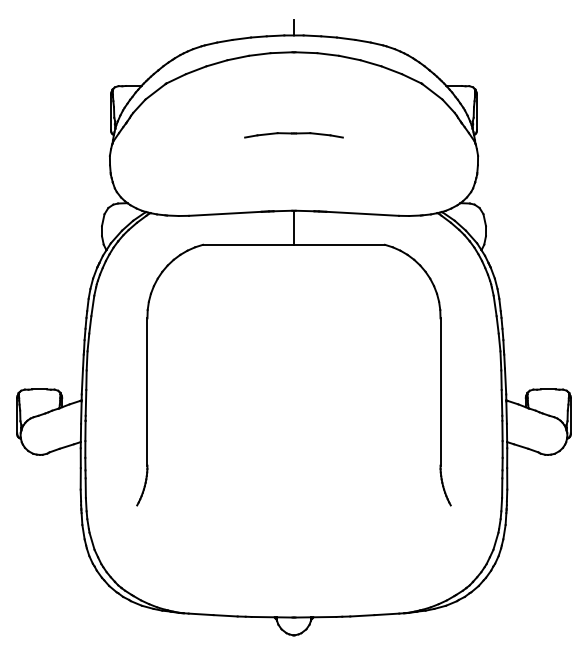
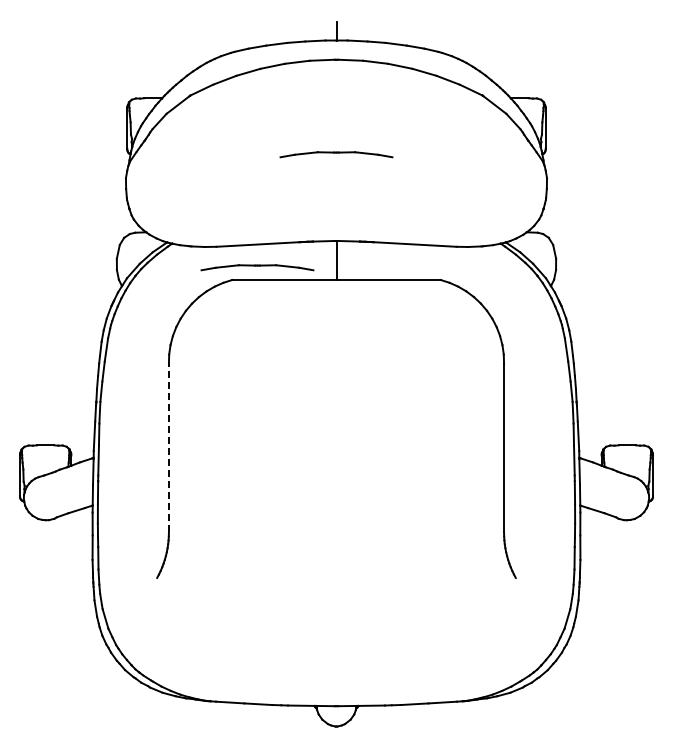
part: (224, 233) -> (257, 267), added
line: (147, 391) -> (168, 447), solid -> dashed

